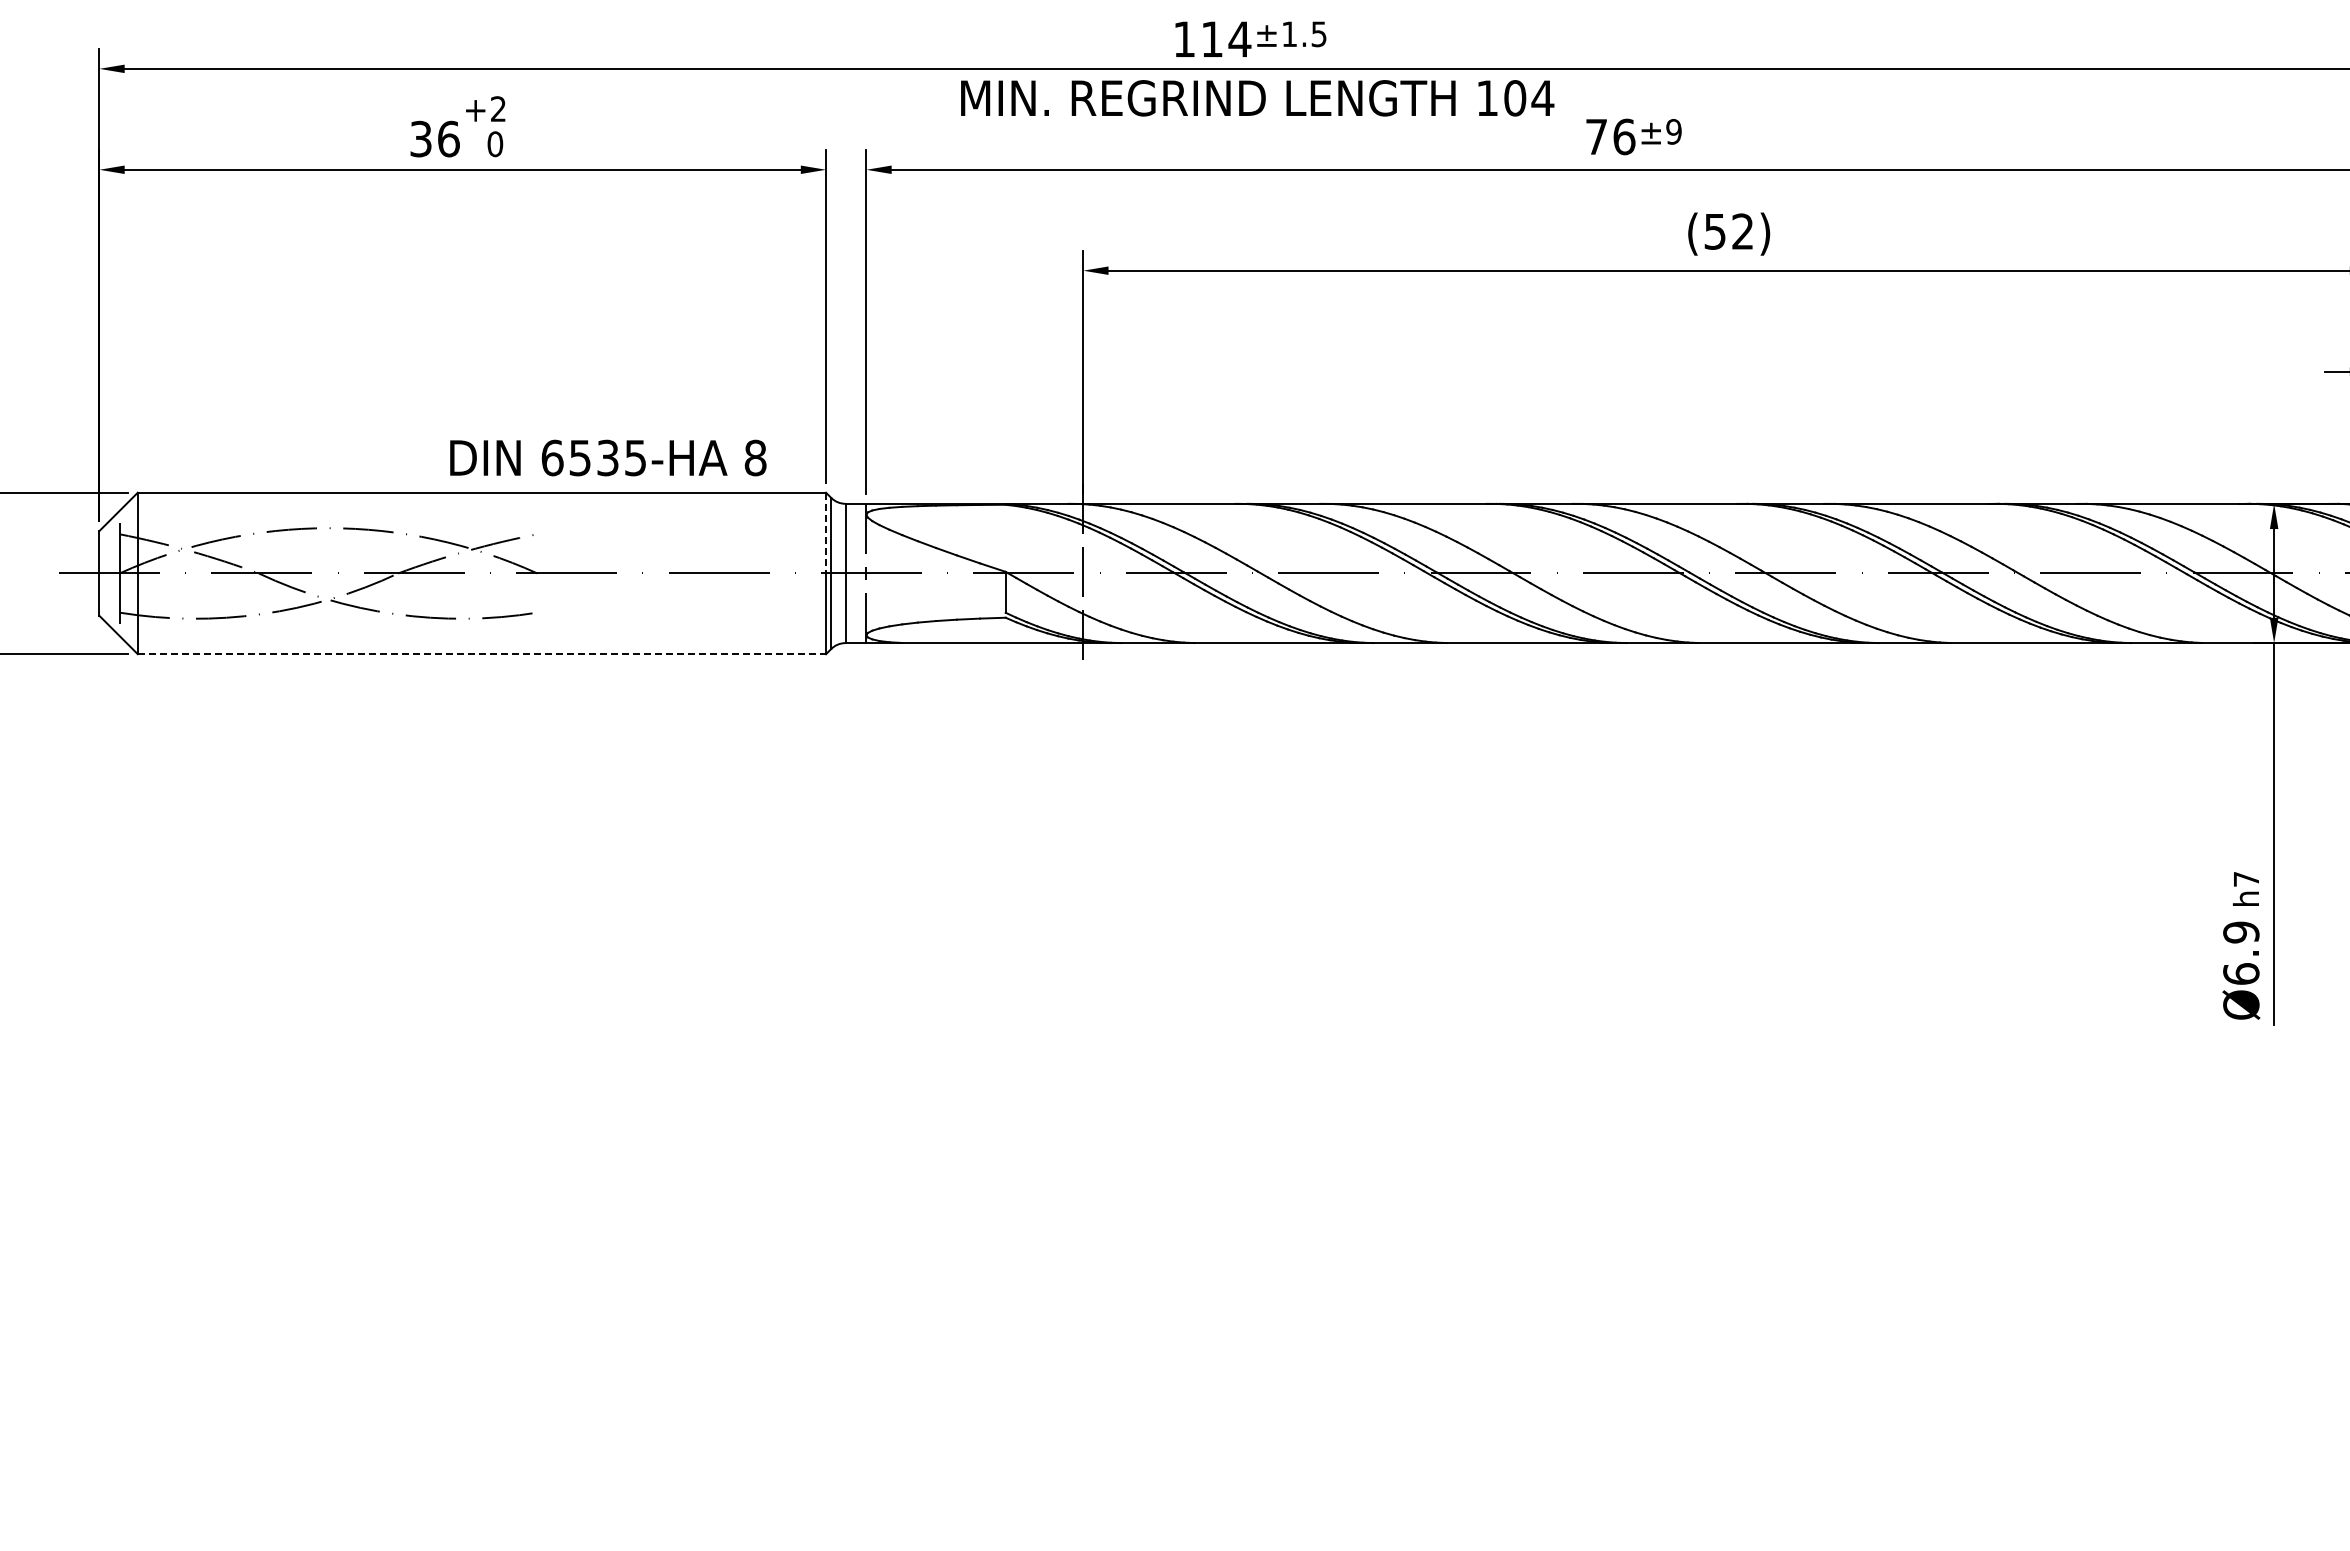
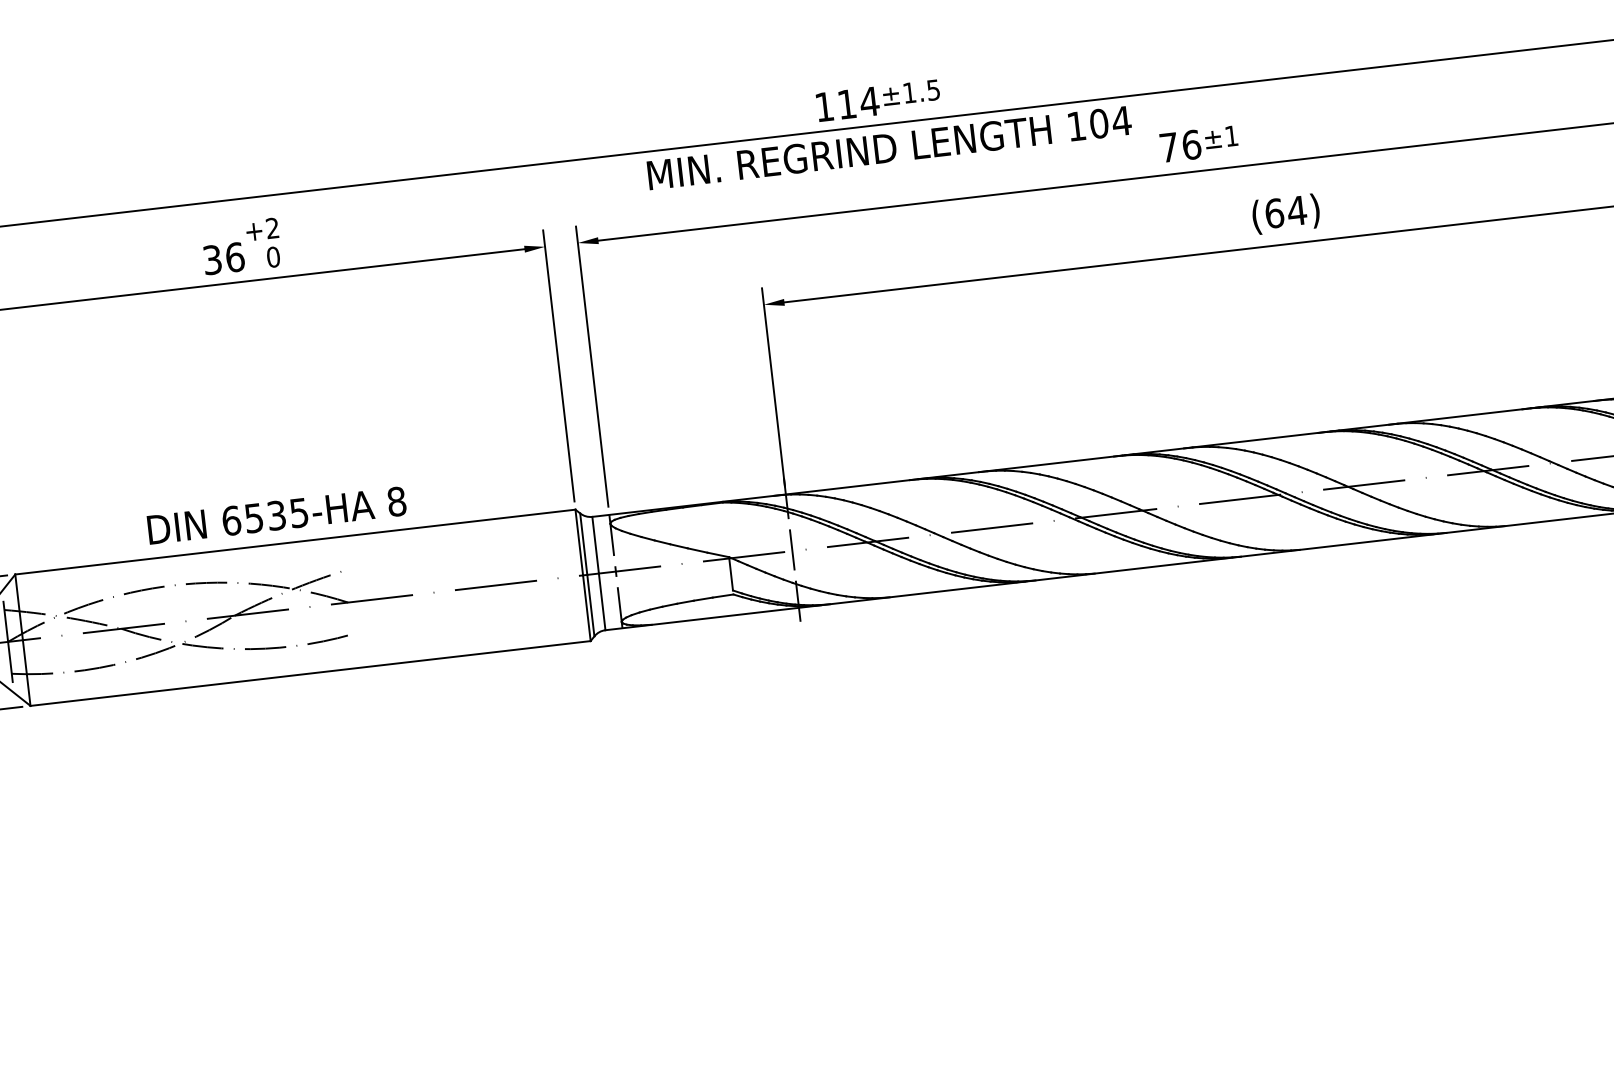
text: (1673, 131) -> (1231, 135), ±9 -> ±1
text: (1729, 231) -> (1286, 211), (52) -> (64)
text: (608, 457) -> (277, 515), moved
line: (826, 533) -> (579, 542), dashed -> solid
line: (482, 654) -> (311, 673), dashed -> solid

